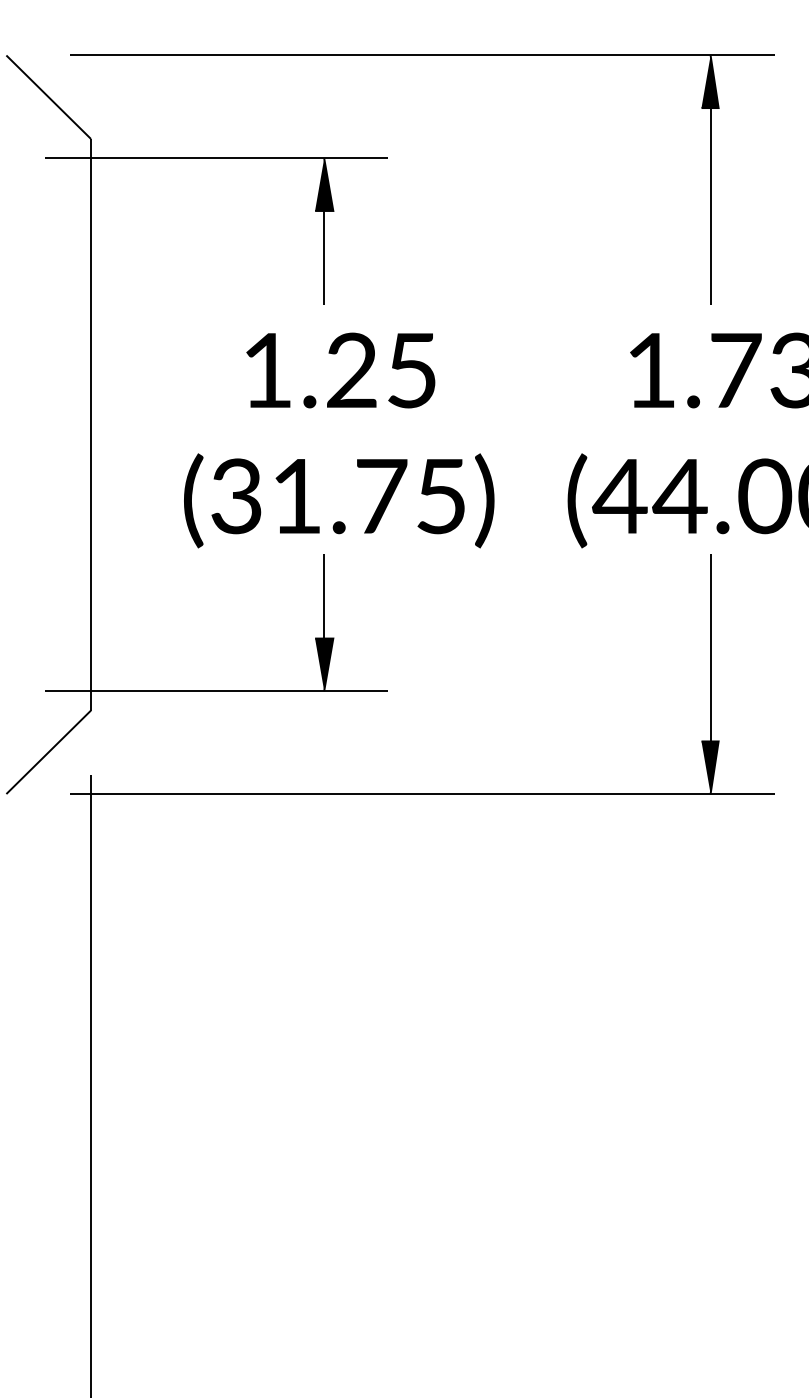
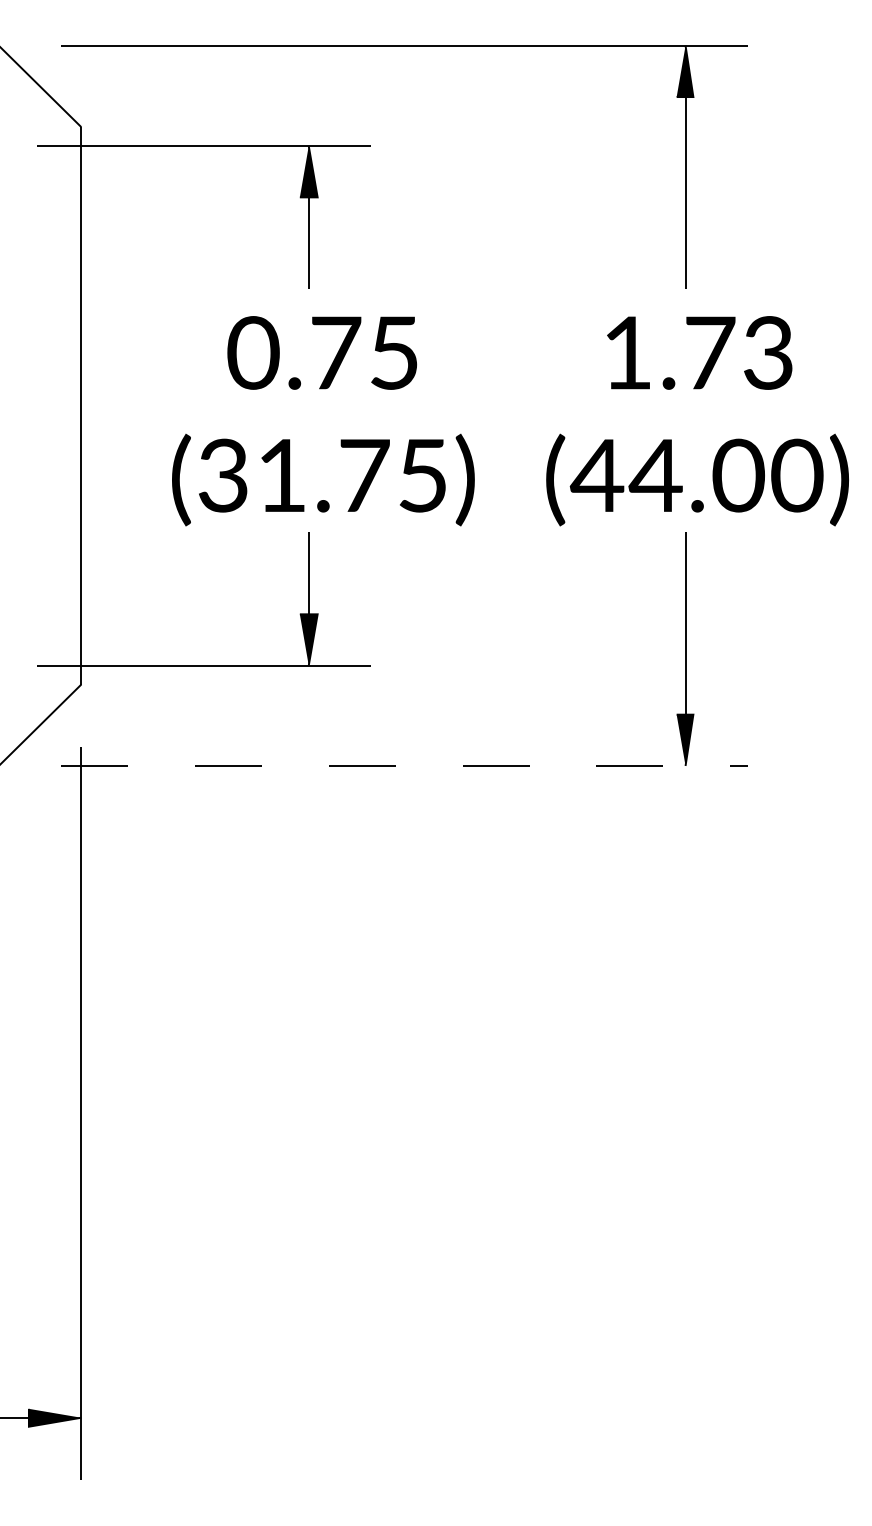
text: (309, 370) -> (294, 352), 1.25^C -> 0.75^C
line: (423, 793) -> (405, 765), solid -> dashed

